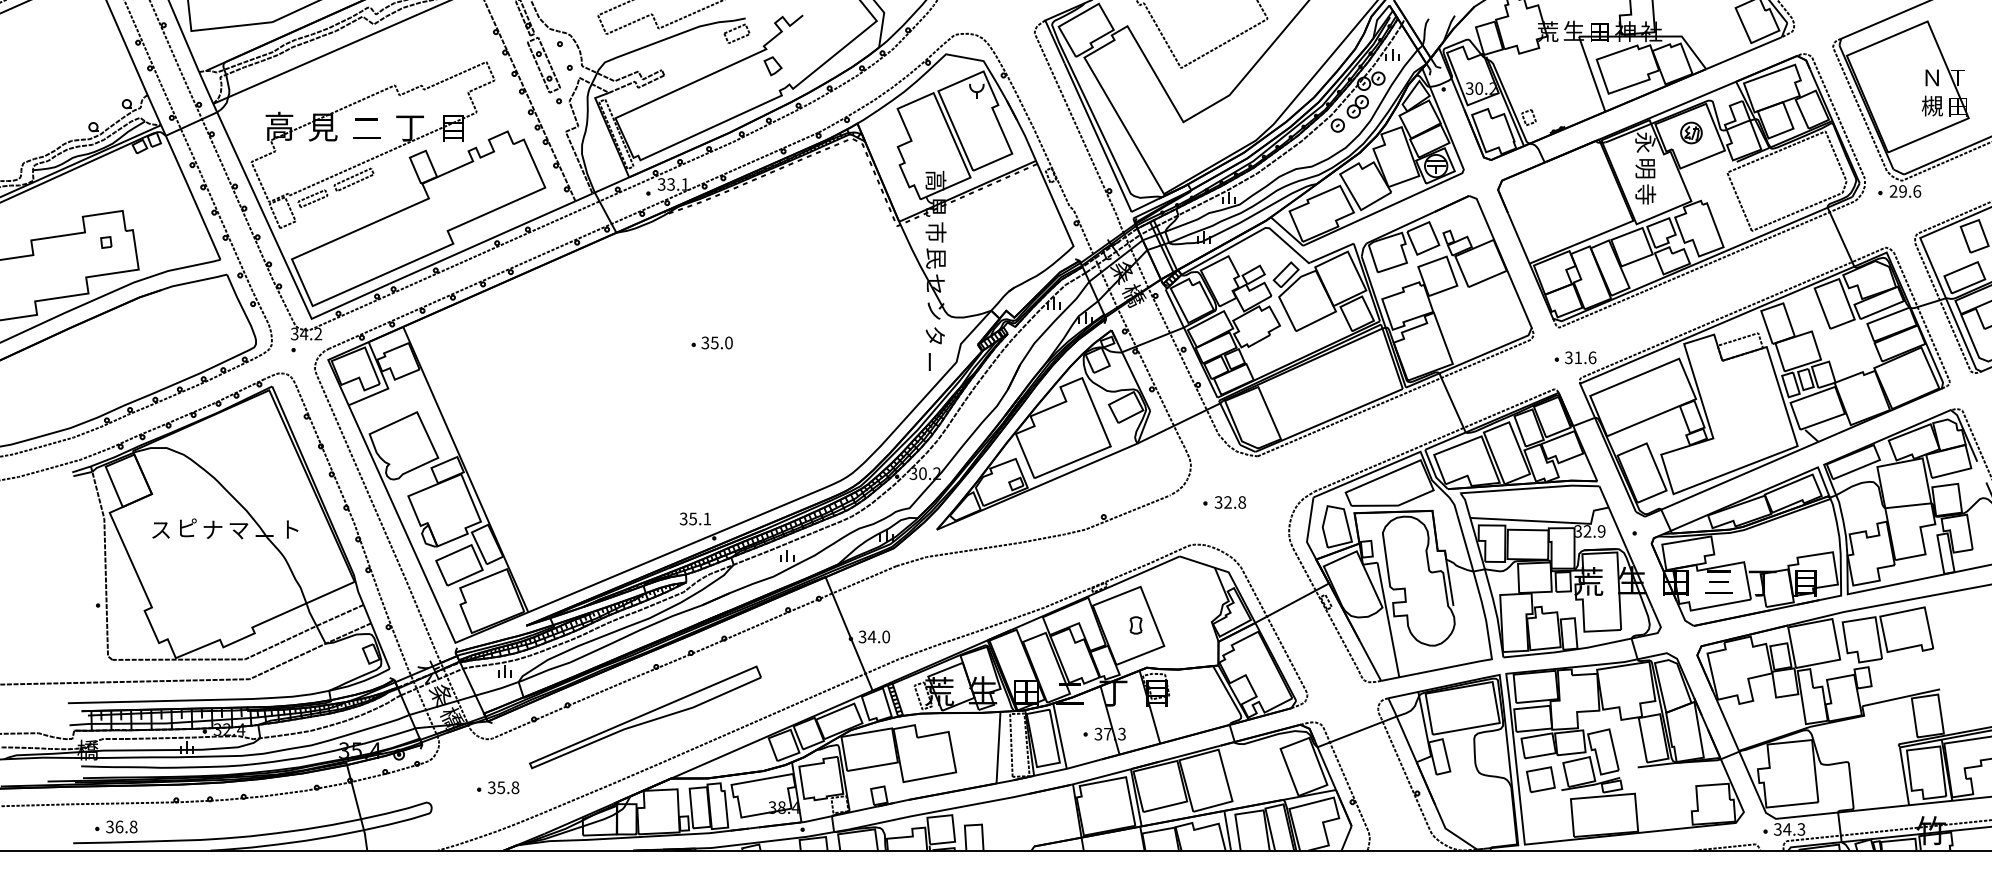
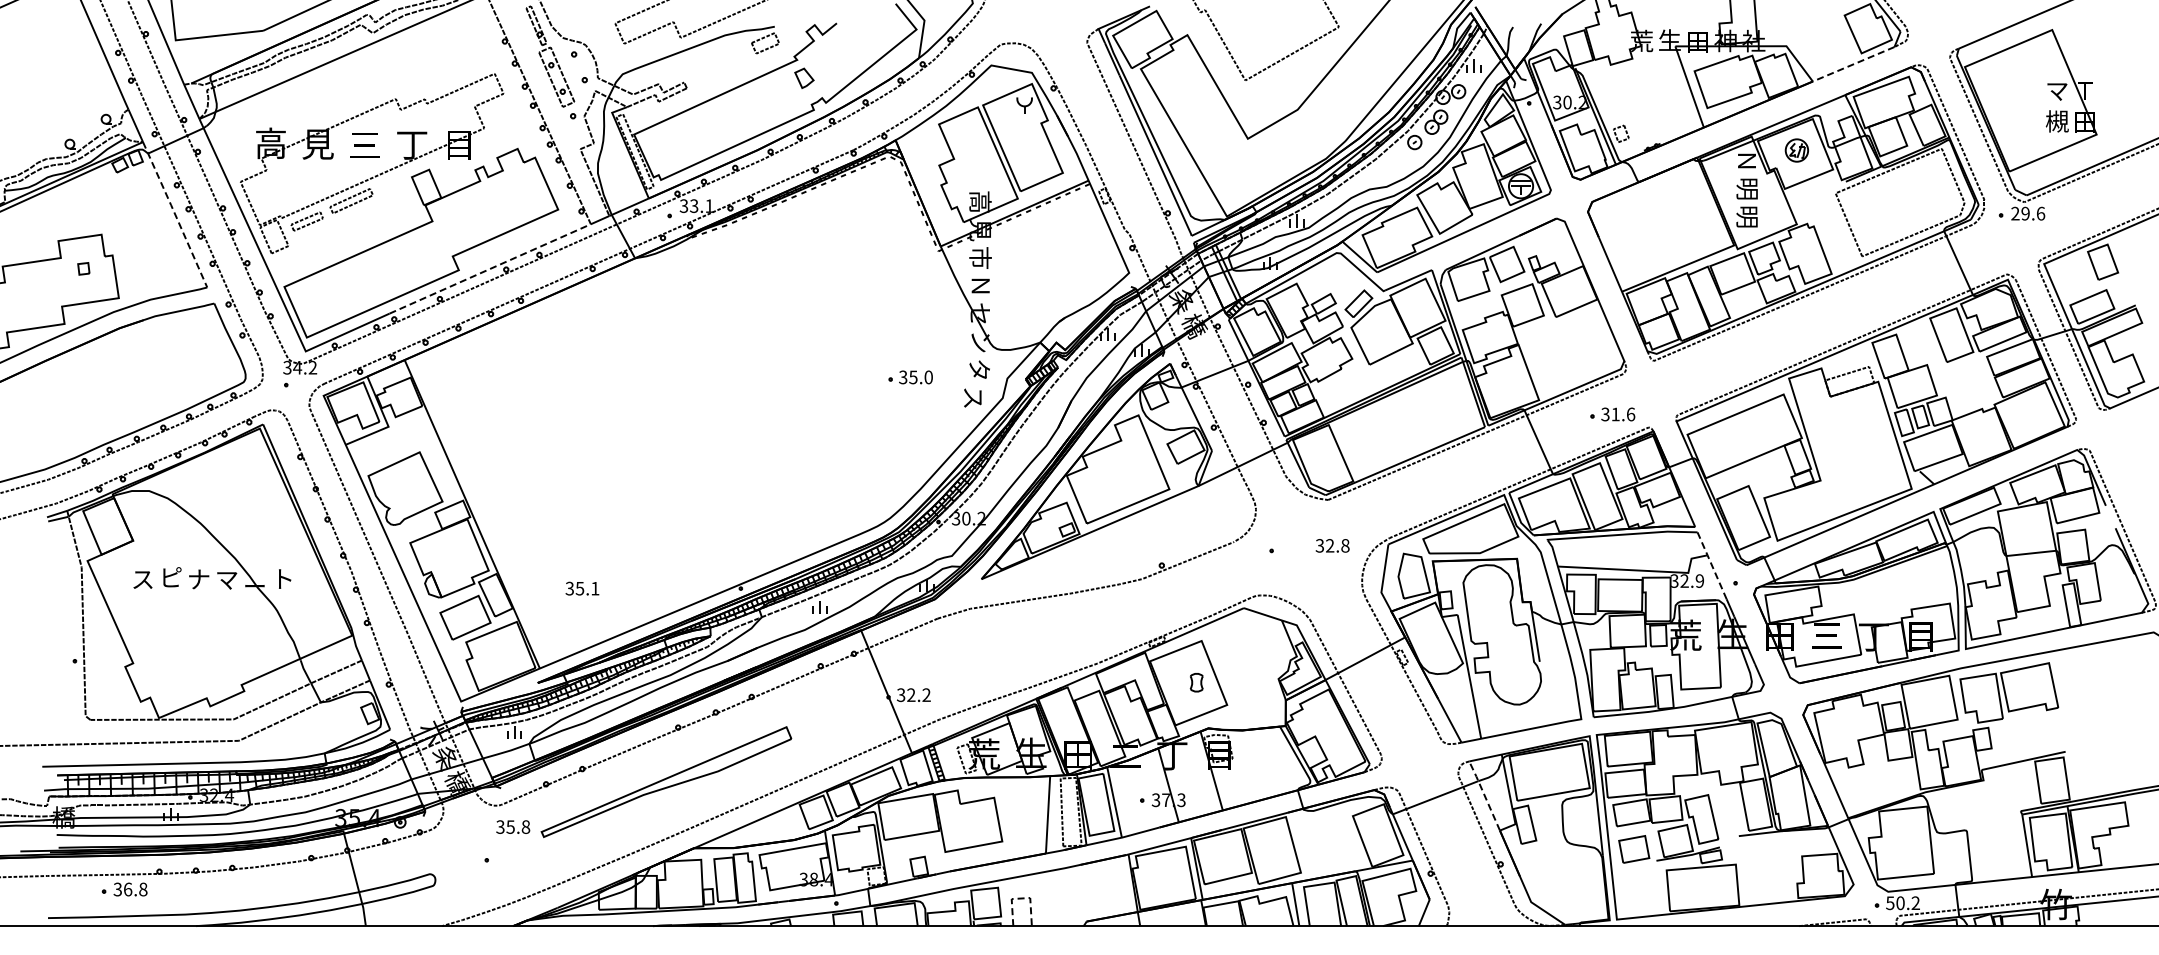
line: (1743, 53) -> (1853, 64), solid -> dashed
text: (1932, 78) -> (2057, 91), Ｎ -> マ
text: (366, 127) -> (364, 144), 二 -> 三
text: (1645, 143) -> (1747, 161), 永 -> Ｎ
line: (190, 191) -> (174, 213), solid -> dashed
text: (1645, 194) -> (1747, 216), 寺 -> 明
line: (482, 242) -> (490, 268), solid -> dashed
text: (935, 258) -> (979, 286), 民 -> Ｎ
part: (712, 343) -> (910, 377), moved
part: (1575, 357) -> (1612, 414), moved
text: (928, 361) -> (972, 397), ー -> ス
text: (1230, 502) -> (1332, 545), moved
line: (1612, 516) -> (1711, 564), solid -> dashed
text: (695, 518) -> (582, 588), moved
text: (878, 637) -> (918, 695), 34.0 -> 32.2
line: (1402, 728) -> (1484, 794), solid -> dashed
text: (503, 787) -> (513, 826), moved
line: (973, 825) -> (1021, 898), solid -> dashed
part: (116, 826) -> (124, 889), moved
text: (1789, 829) -> (1902, 903), 34.3 -> 50.2

